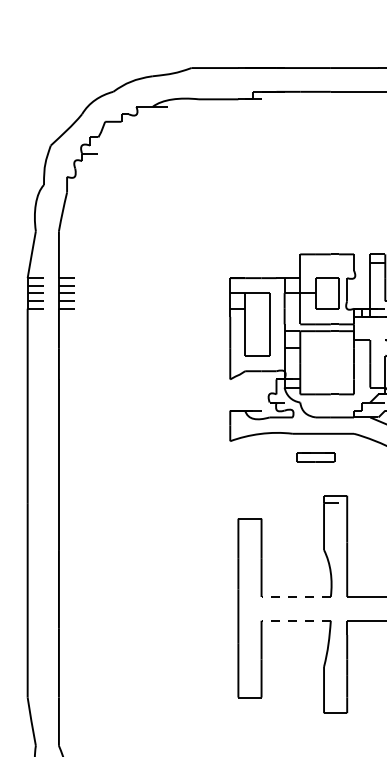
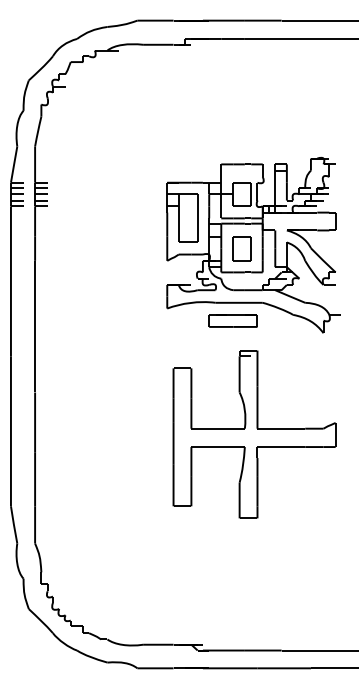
part: (326, 363) -> (241, 248), added
part: (314, 456) -> (232, 320), size x1.67
line: (296, 596) -> (218, 428), dashed -> solid
line: (296, 621) -> (218, 447), dashed -> solid

